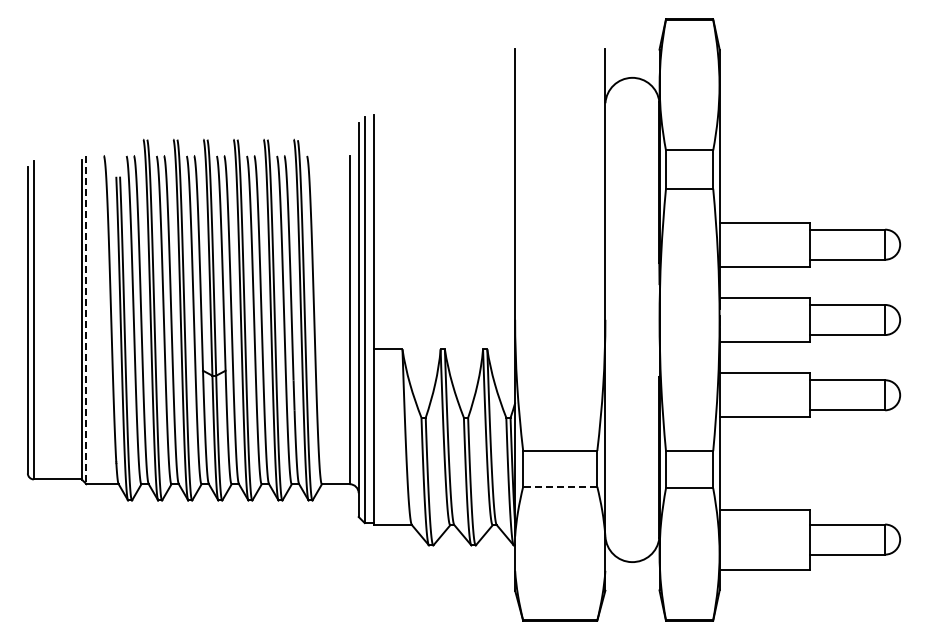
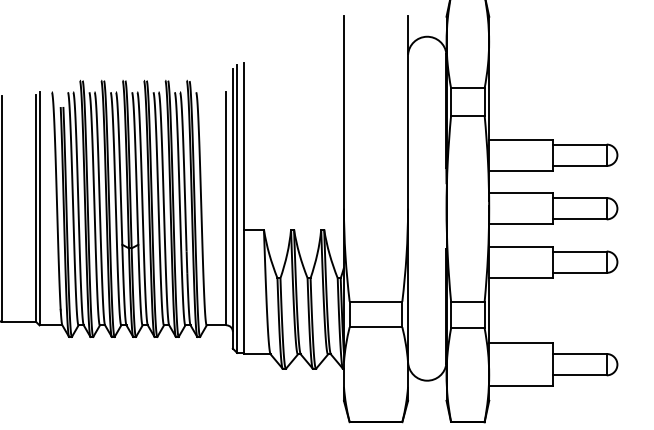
line: (86, 320) -> (39, 209), dashed -> solid
line: (559, 486) -> (375, 326), dashed -> solid

